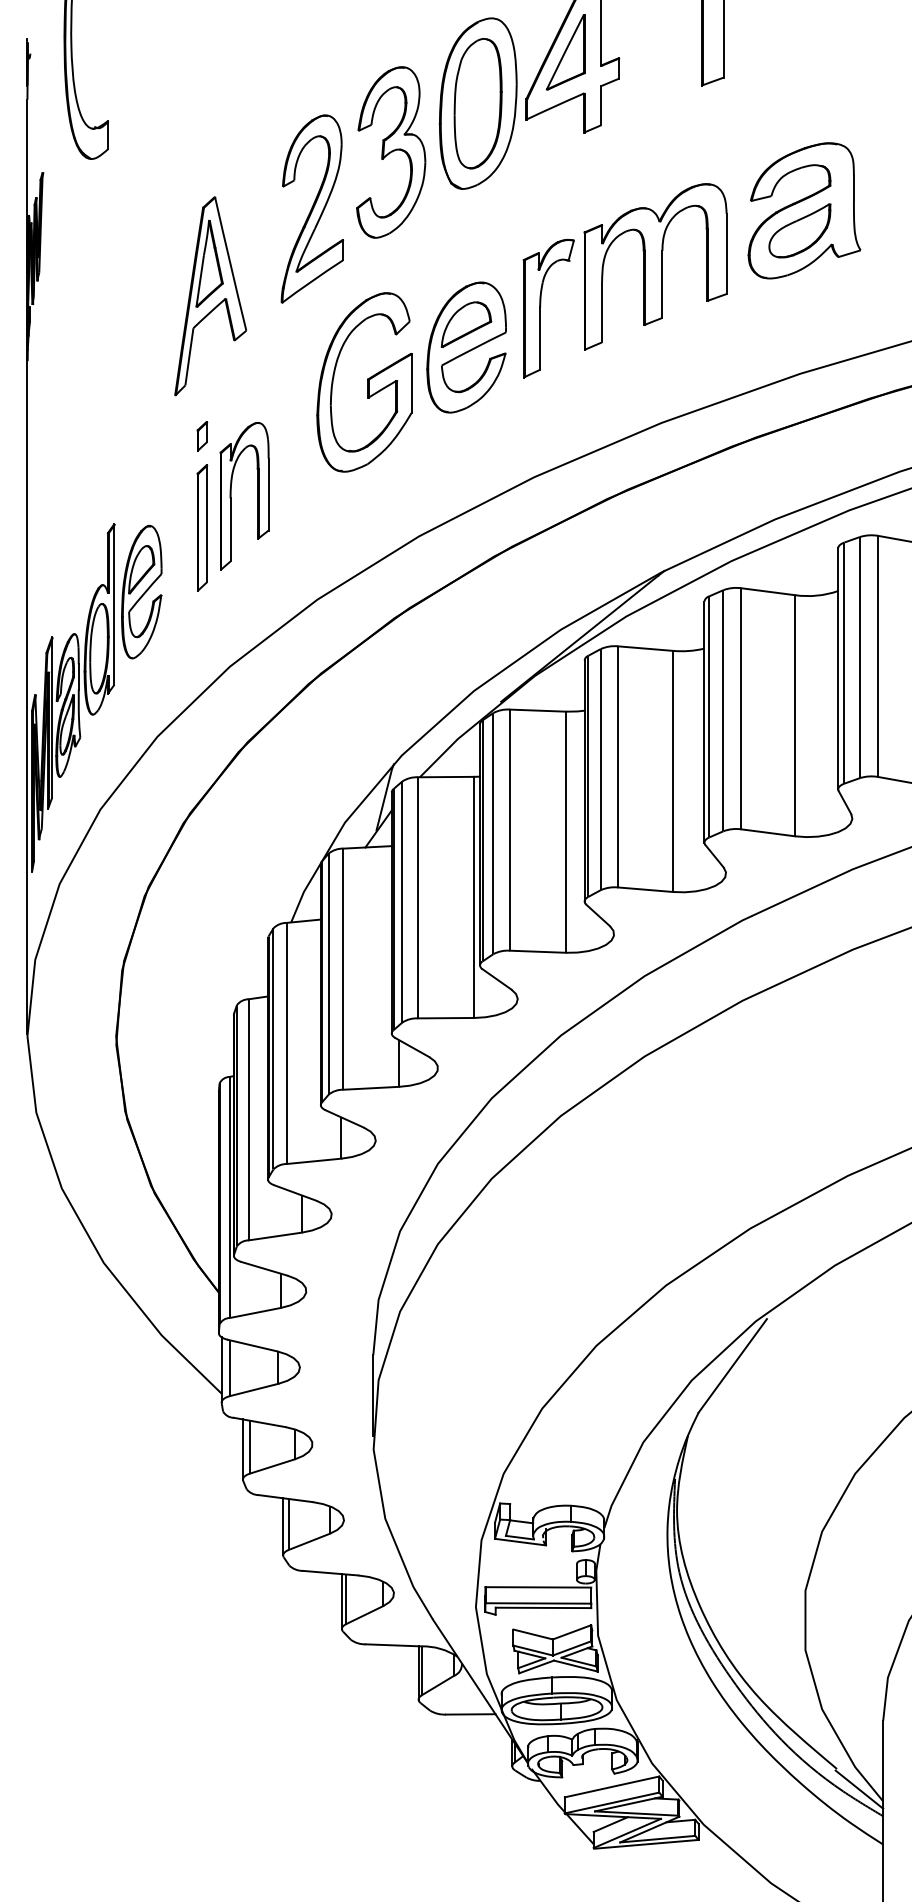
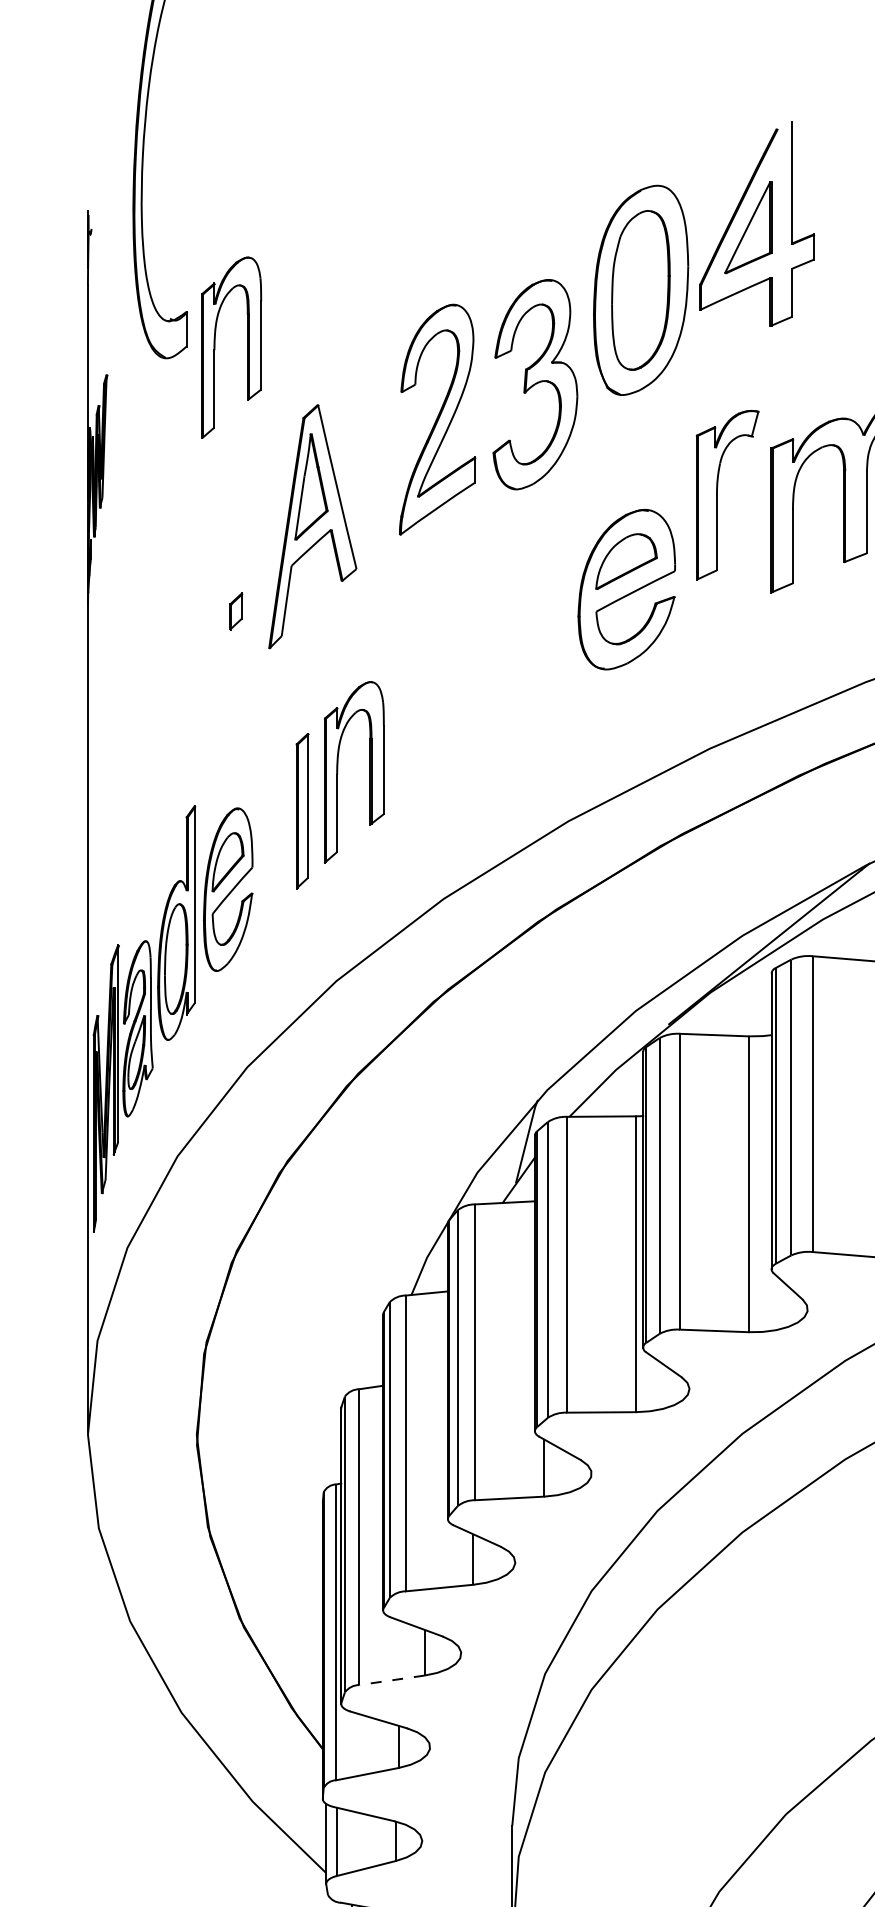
part: (131, 150) -> (215, 347), added
part: (391, 152) -> (535, 384), moved
part: (541, 306) -> (718, 492), moved
part: (364, 382) -> (501, 632), removed
part: (202, 436) -> (236, 611), moved
line: (275, 1236) -> (392, 1680), solid -> dashed

